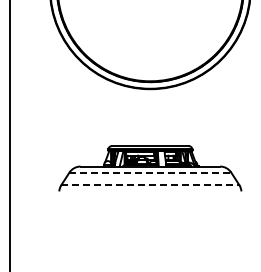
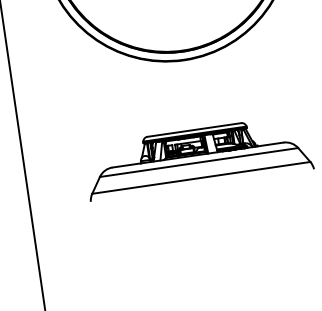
line: (150, 172) -> (199, 162), dashed -> solid
line: (150, 185) -> (201, 178), dashed -> solid

